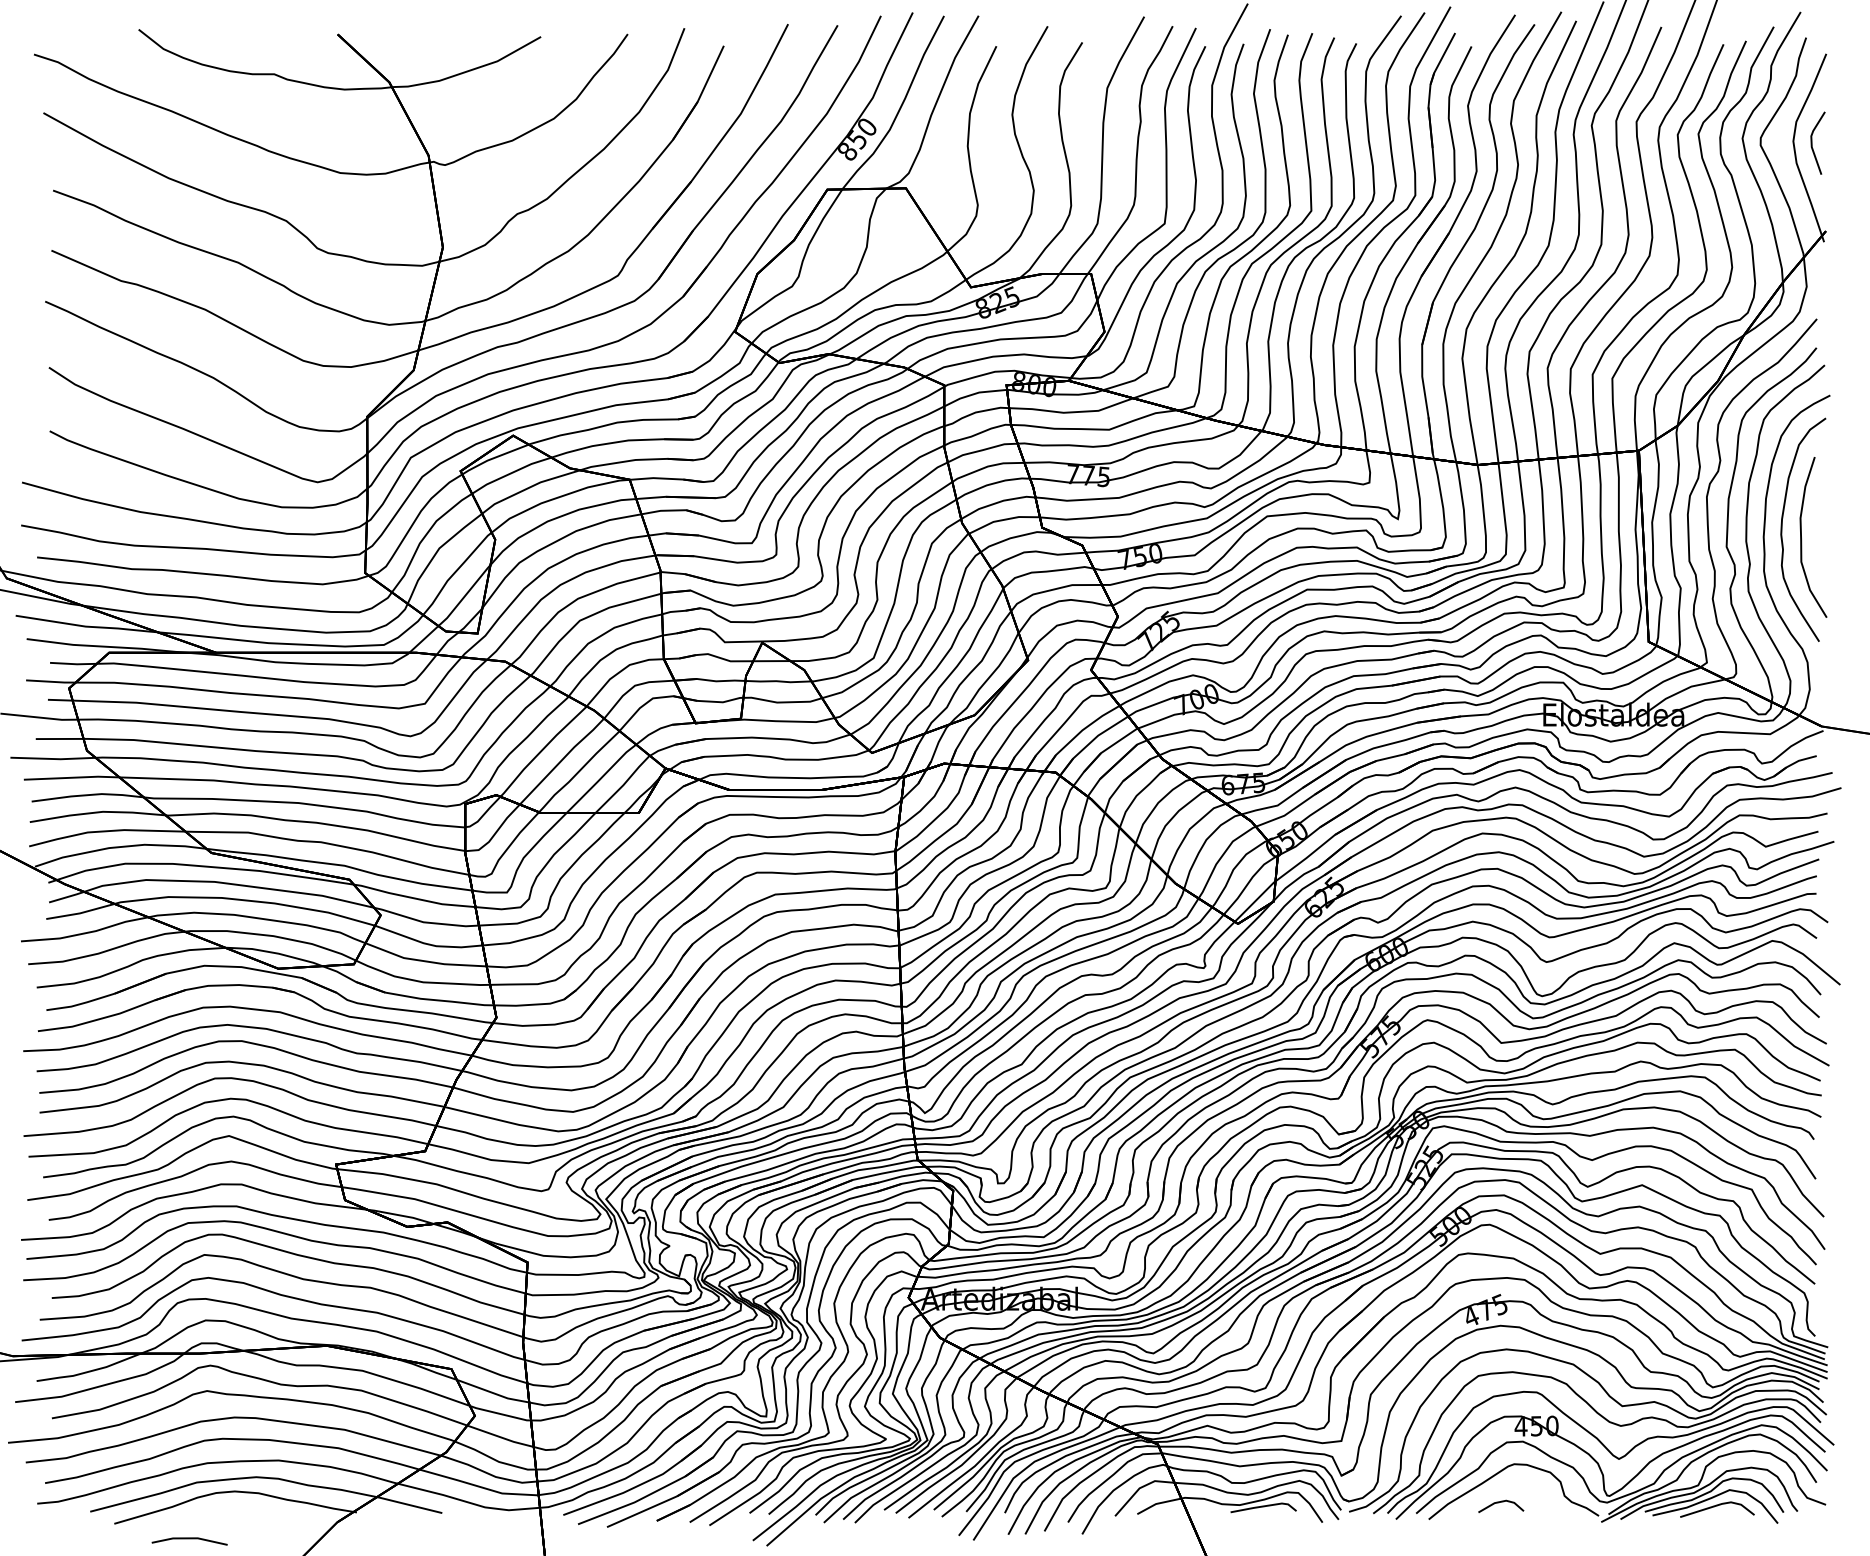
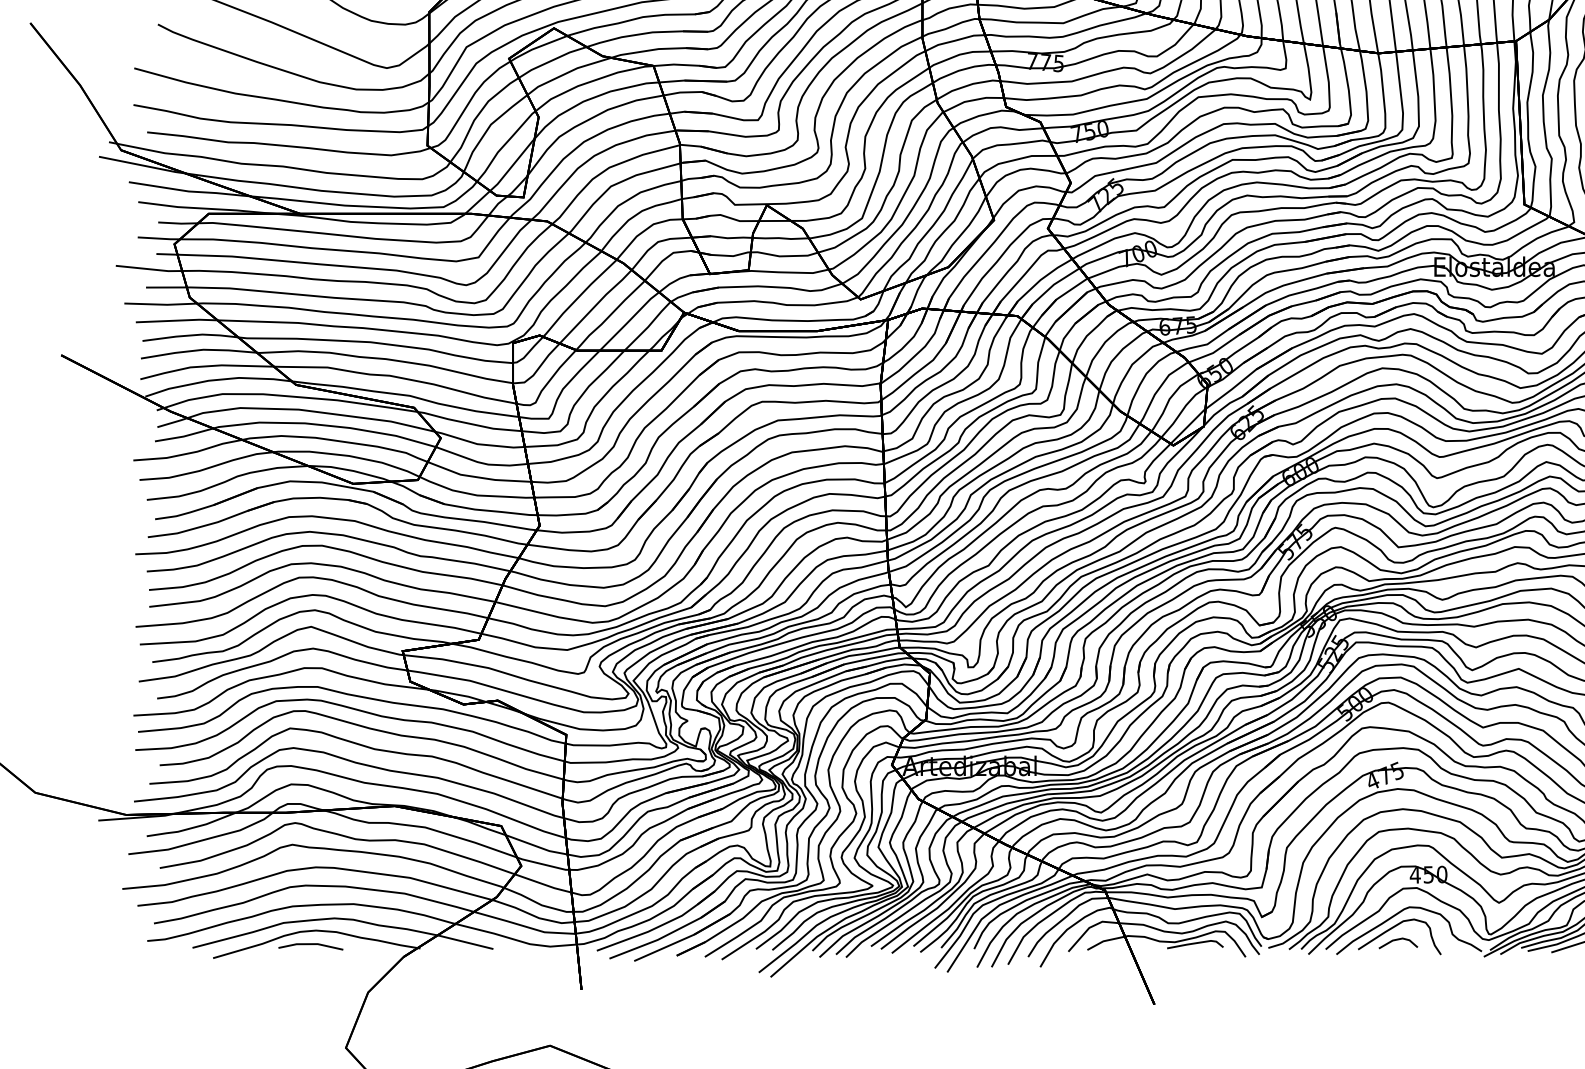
curve: (1494, 1489) -> (1392, 928), added
line: (189, 1539) -> (310, 945), moved

